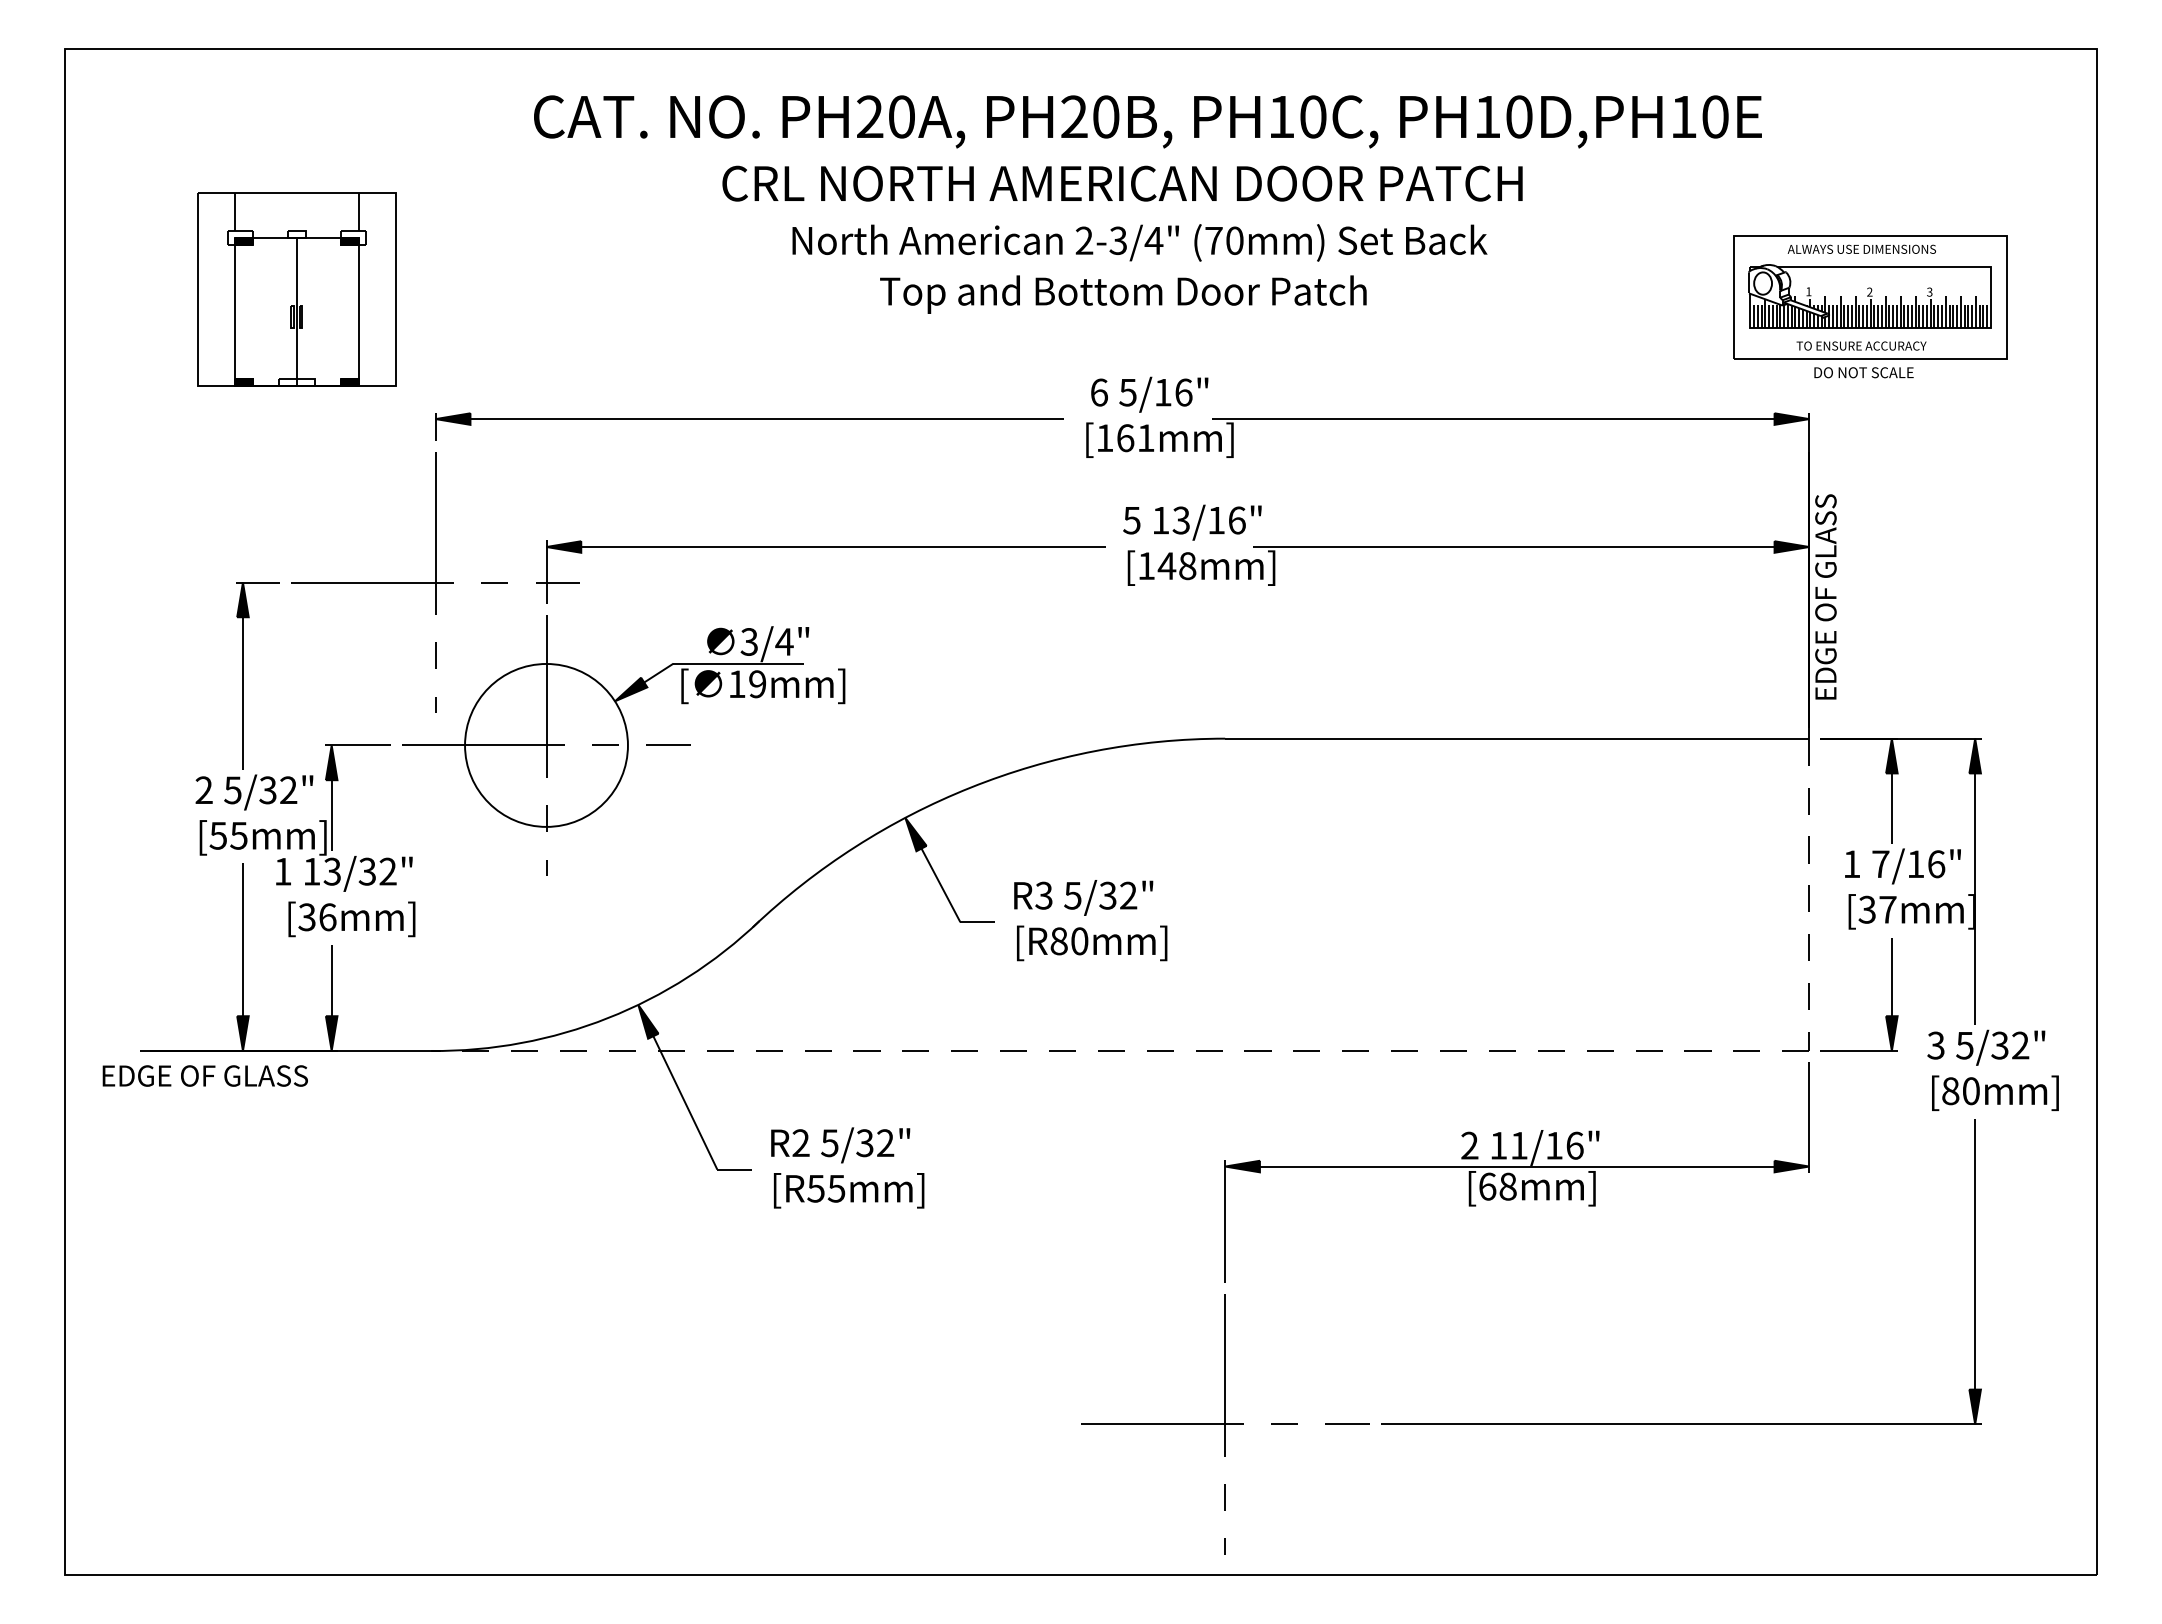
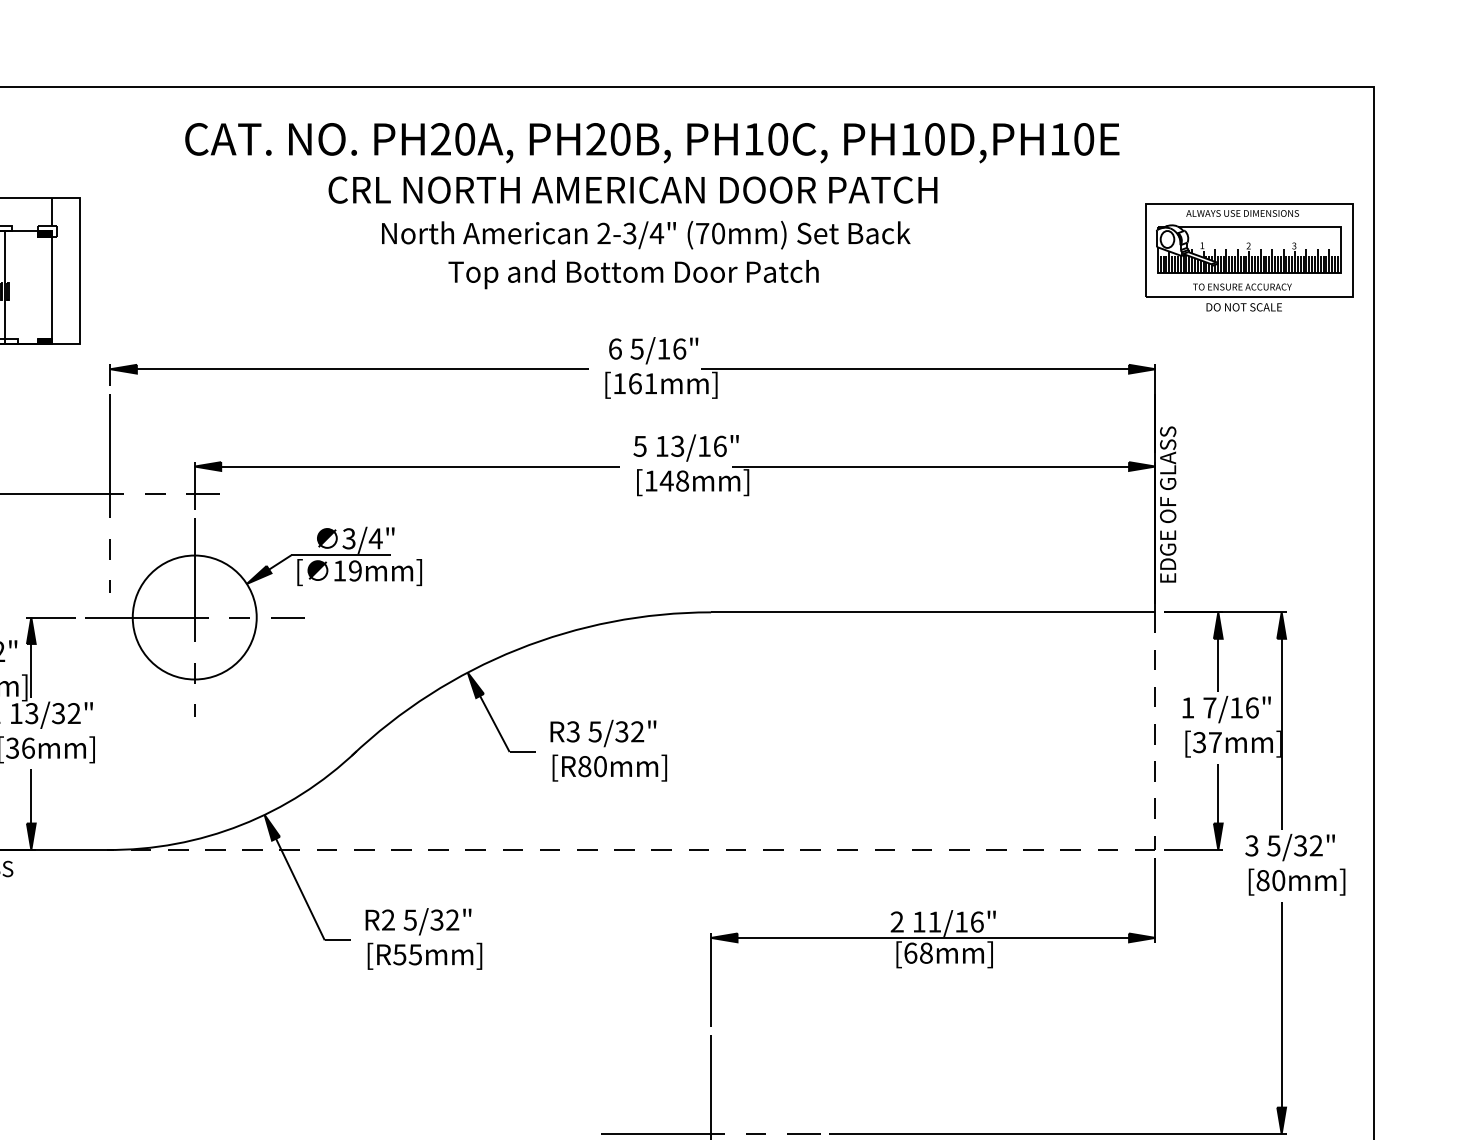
part: (1870, 306) -> (1249, 256), moved

